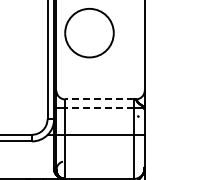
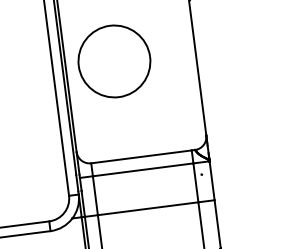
line: (98, 99) -> (140, 157), dashed -> solid
line: (98, 108) -> (141, 170), dashed -> solid

